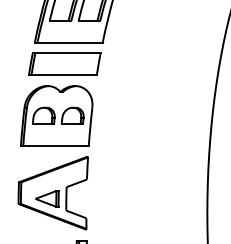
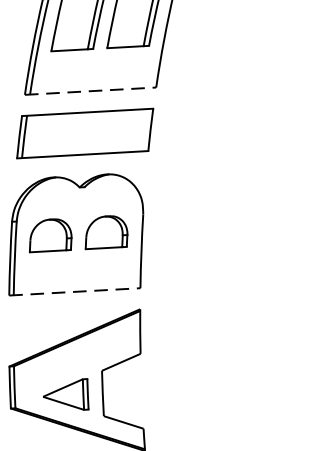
line: (68, 42) -> (90, 90), solid -> dashed
line: (54, 145) -> (74, 291), solid -> dashed

